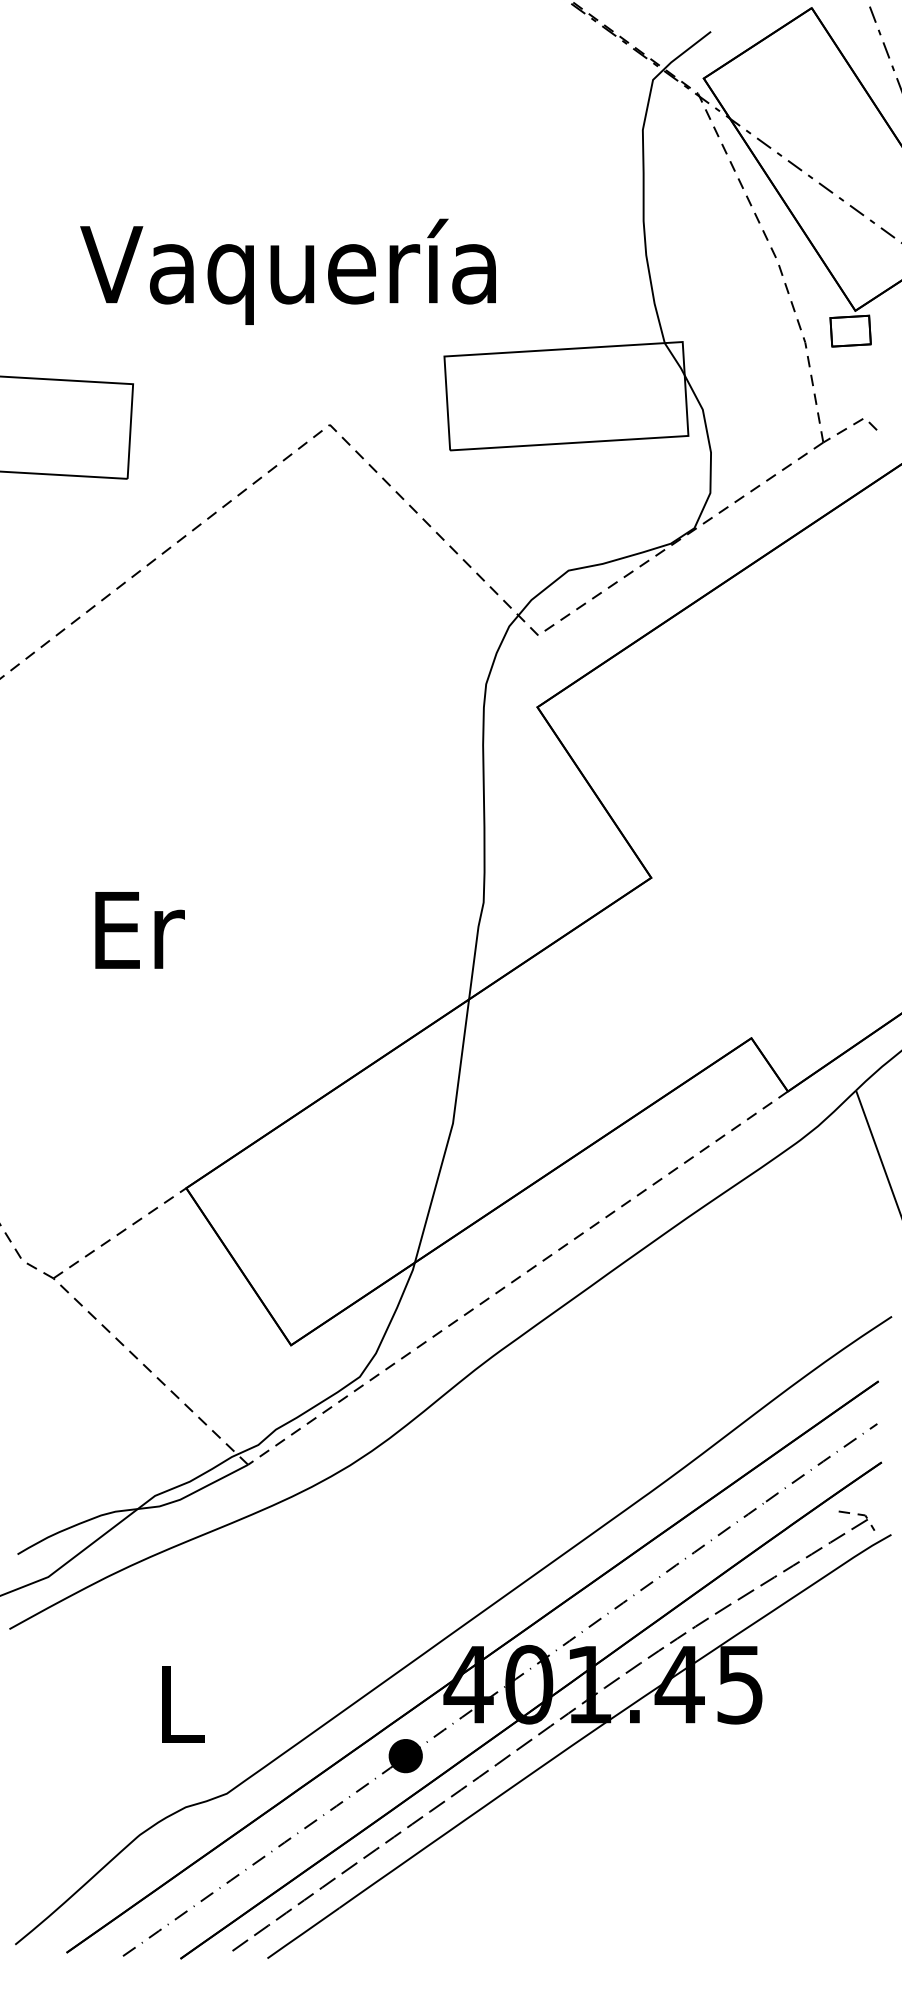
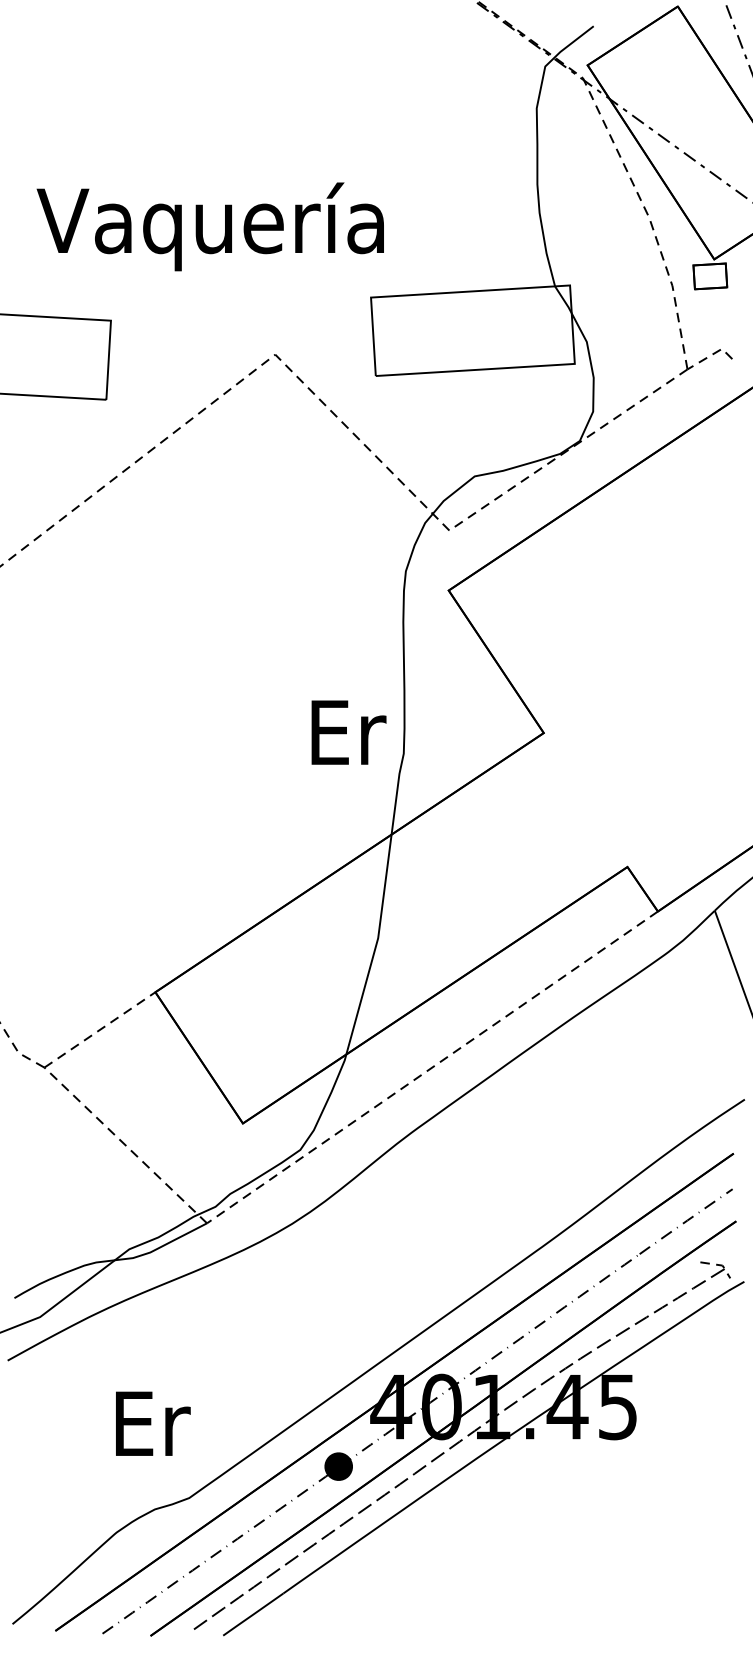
text: (287, 271) -> (209, 226), moved
text: (139, 930) -> (348, 732), moved
text: (183, 1704) -> (153, 1423), L -> Er

